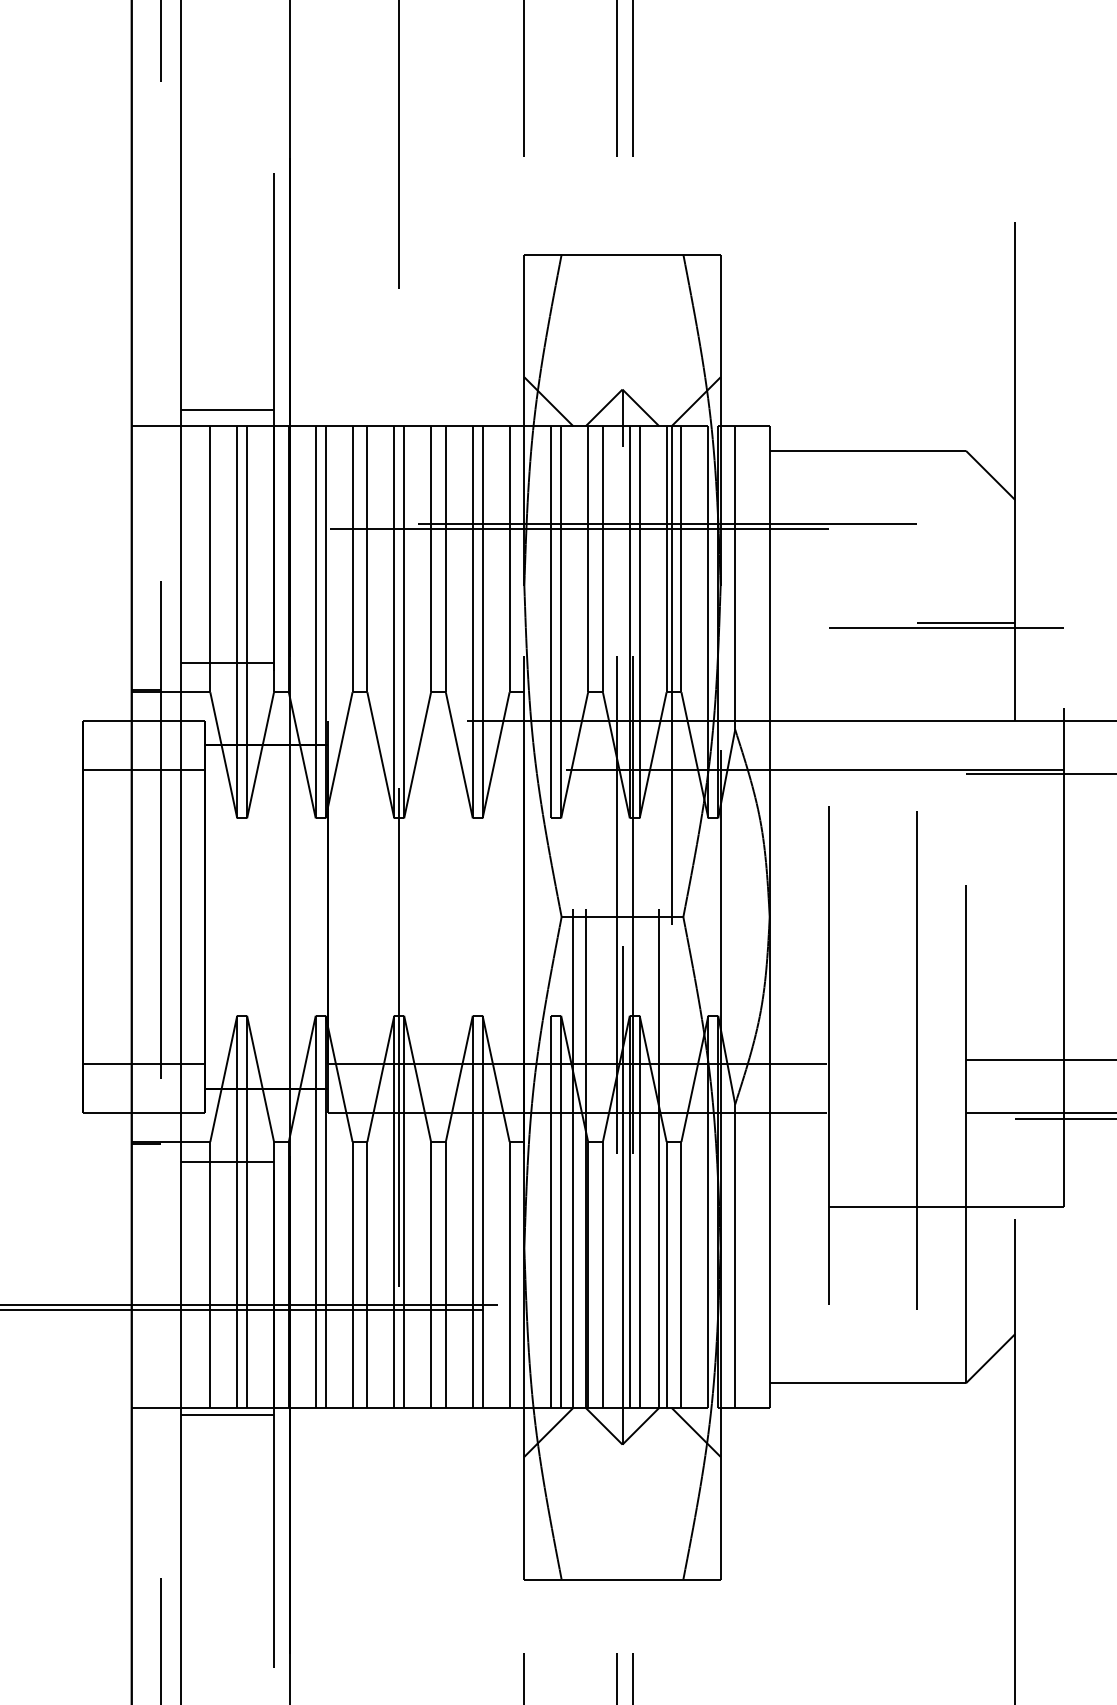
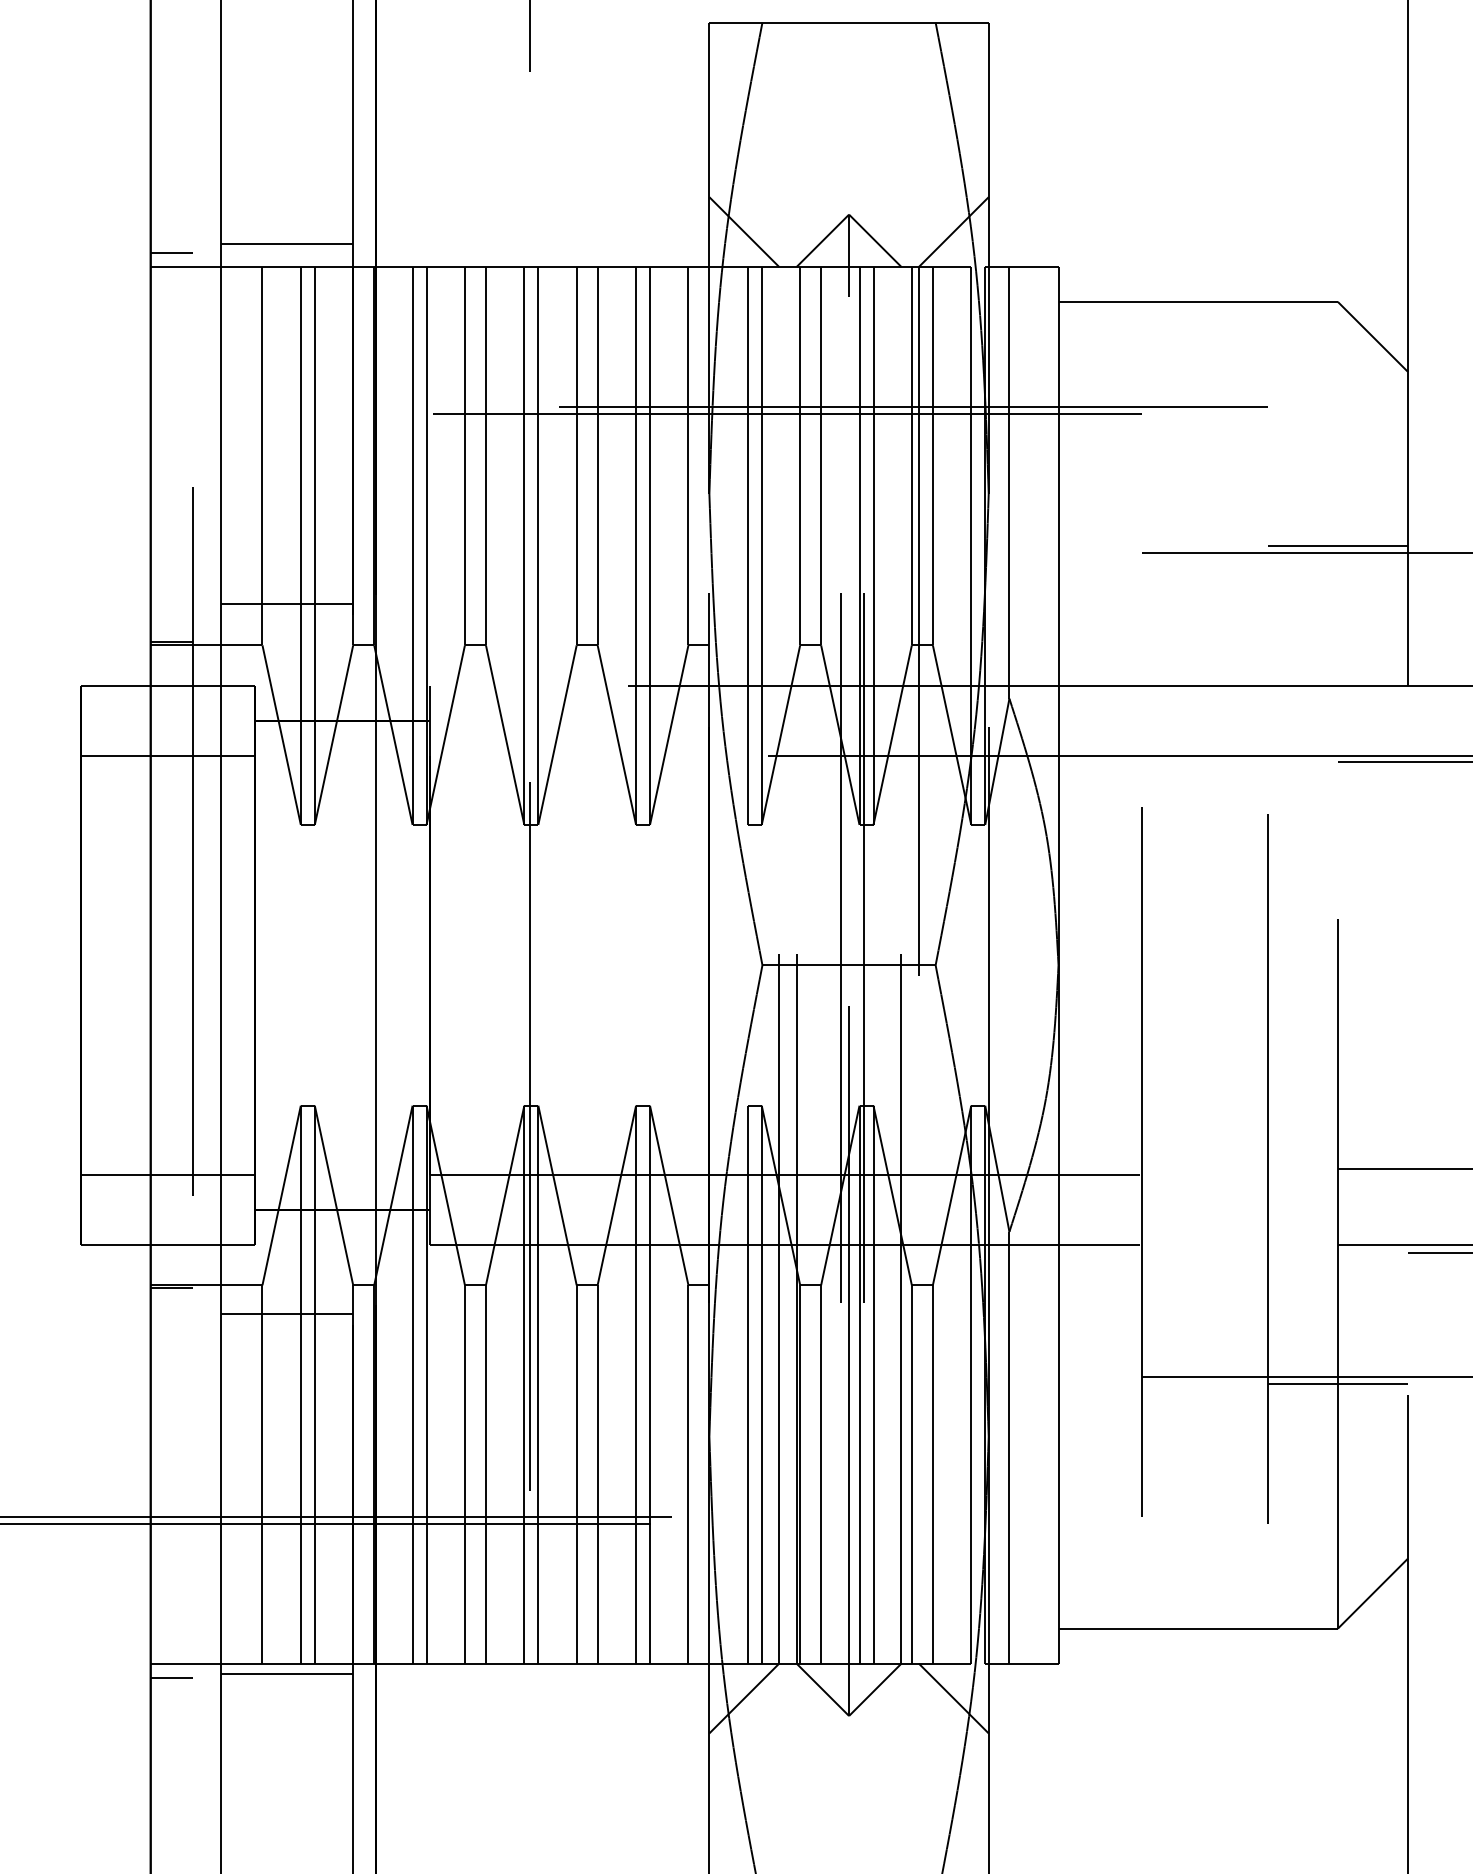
line: (146, 416) -> (171, 252), added
line: (965, 1211) -> (1337, 1384), added
line: (146, 1417) -> (171, 1677), added

